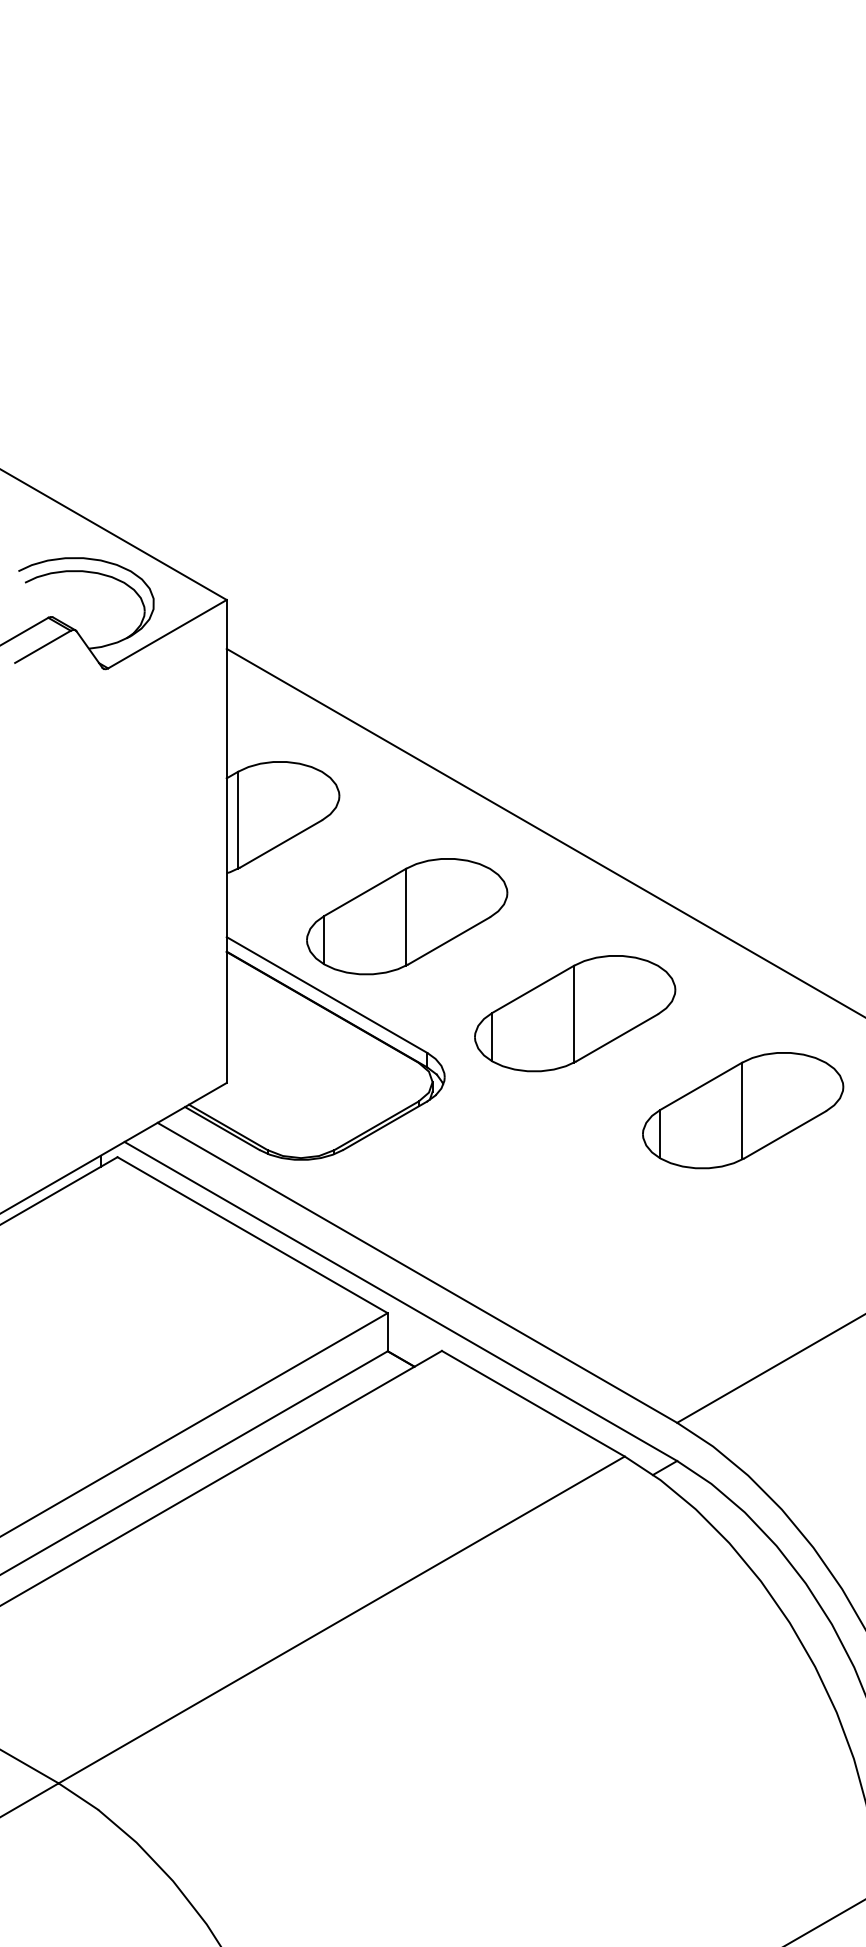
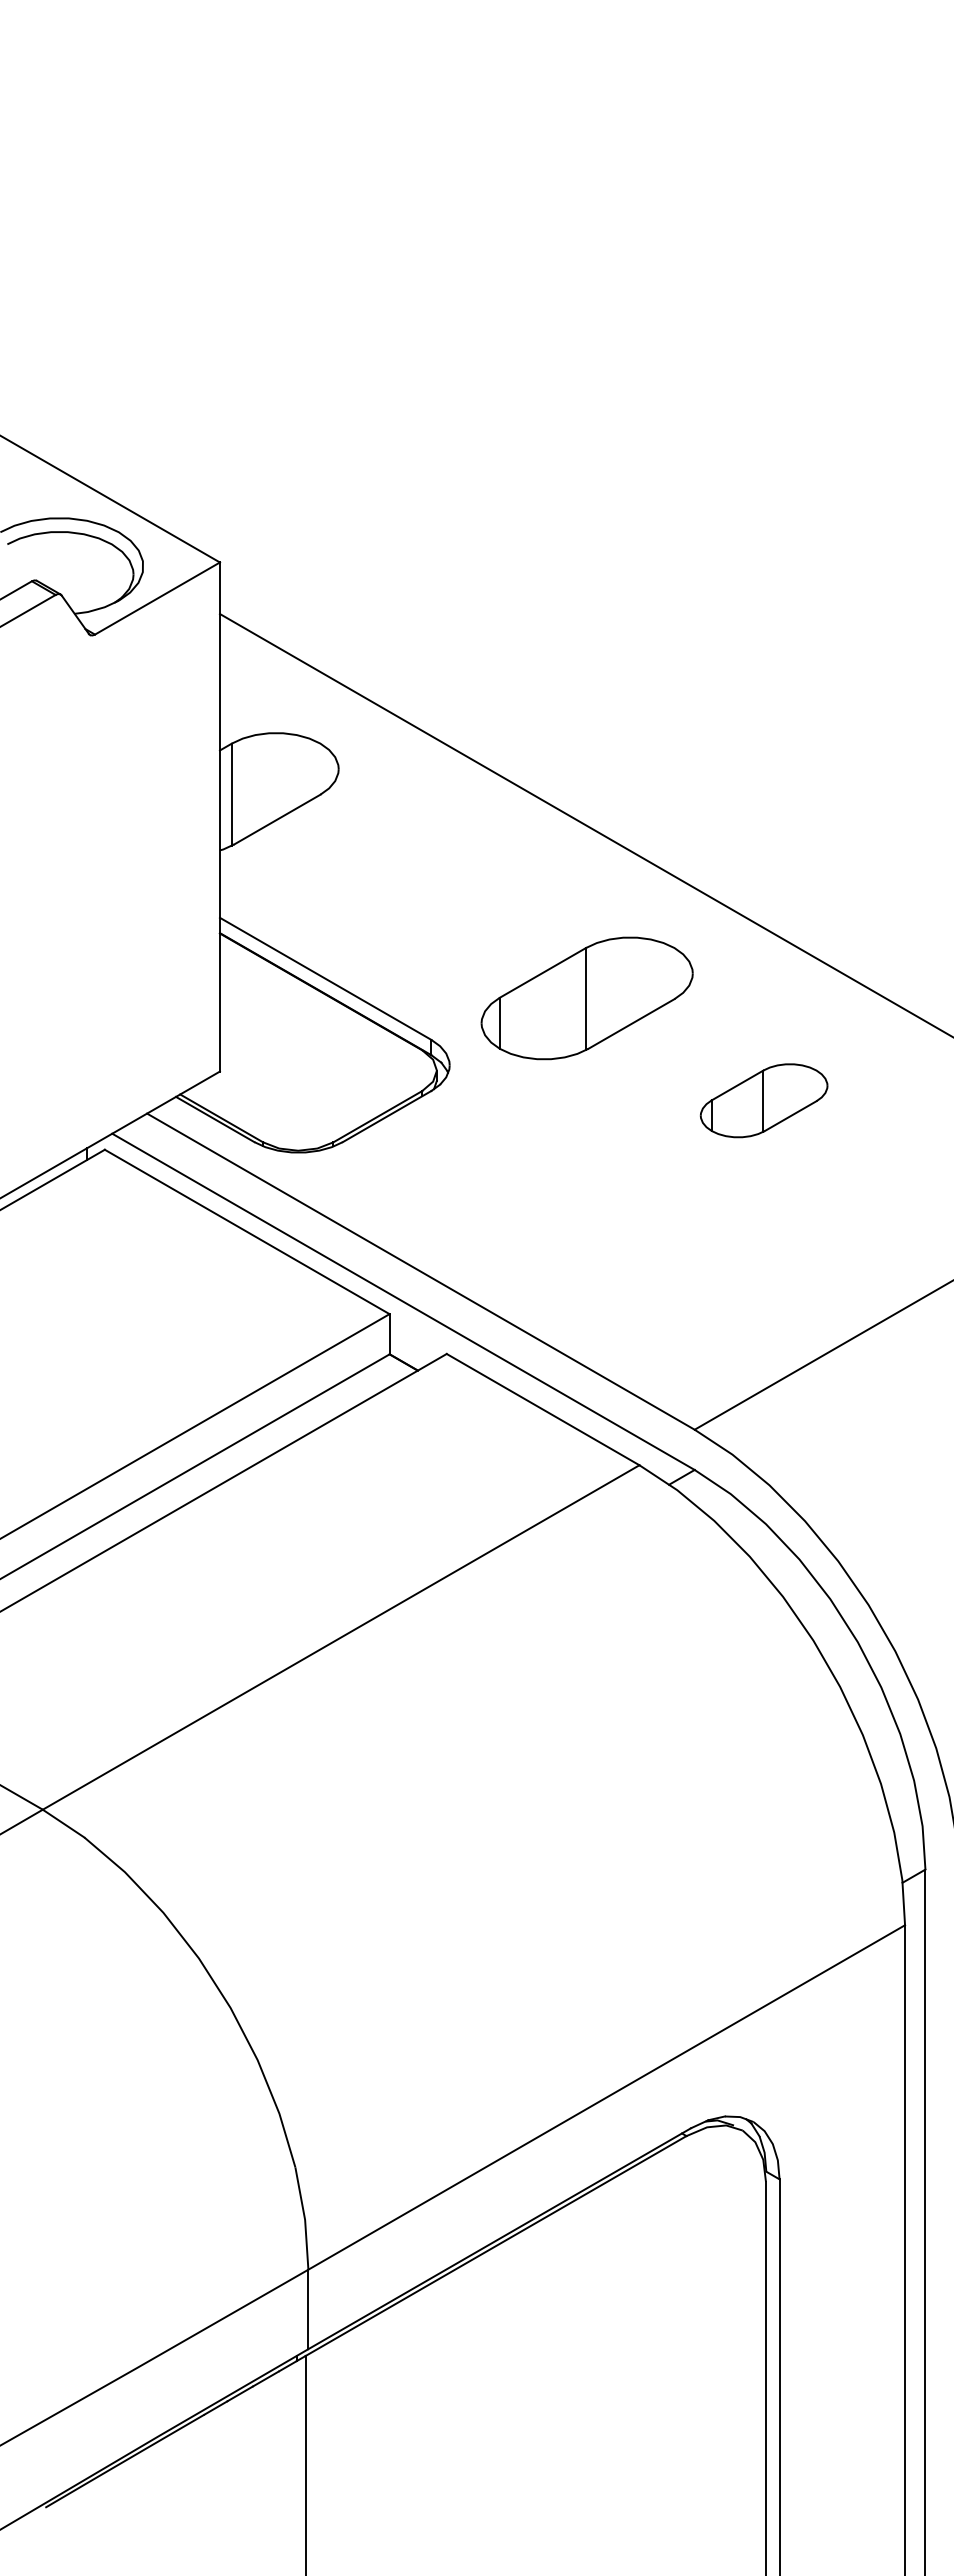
part: (406, 915) -> (409, 895), removed
part: (742, 1110) -> (763, 1100), size x0.6

